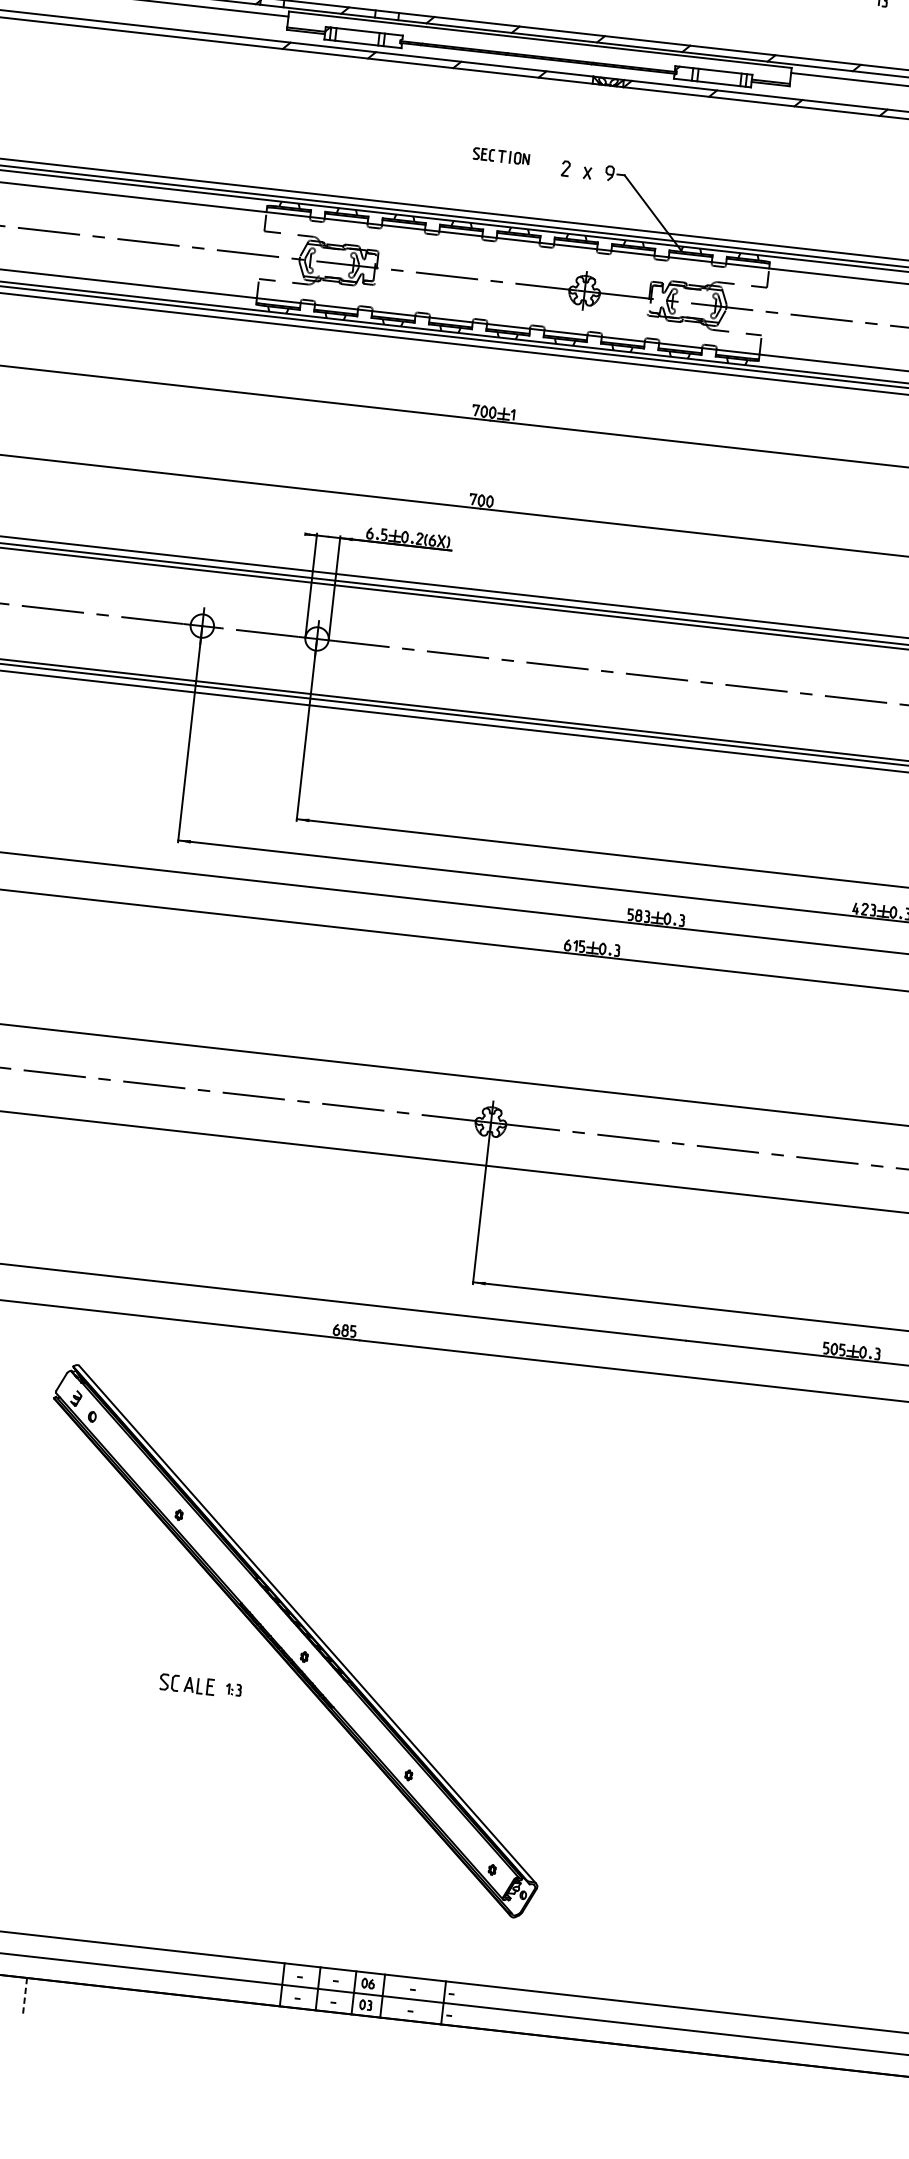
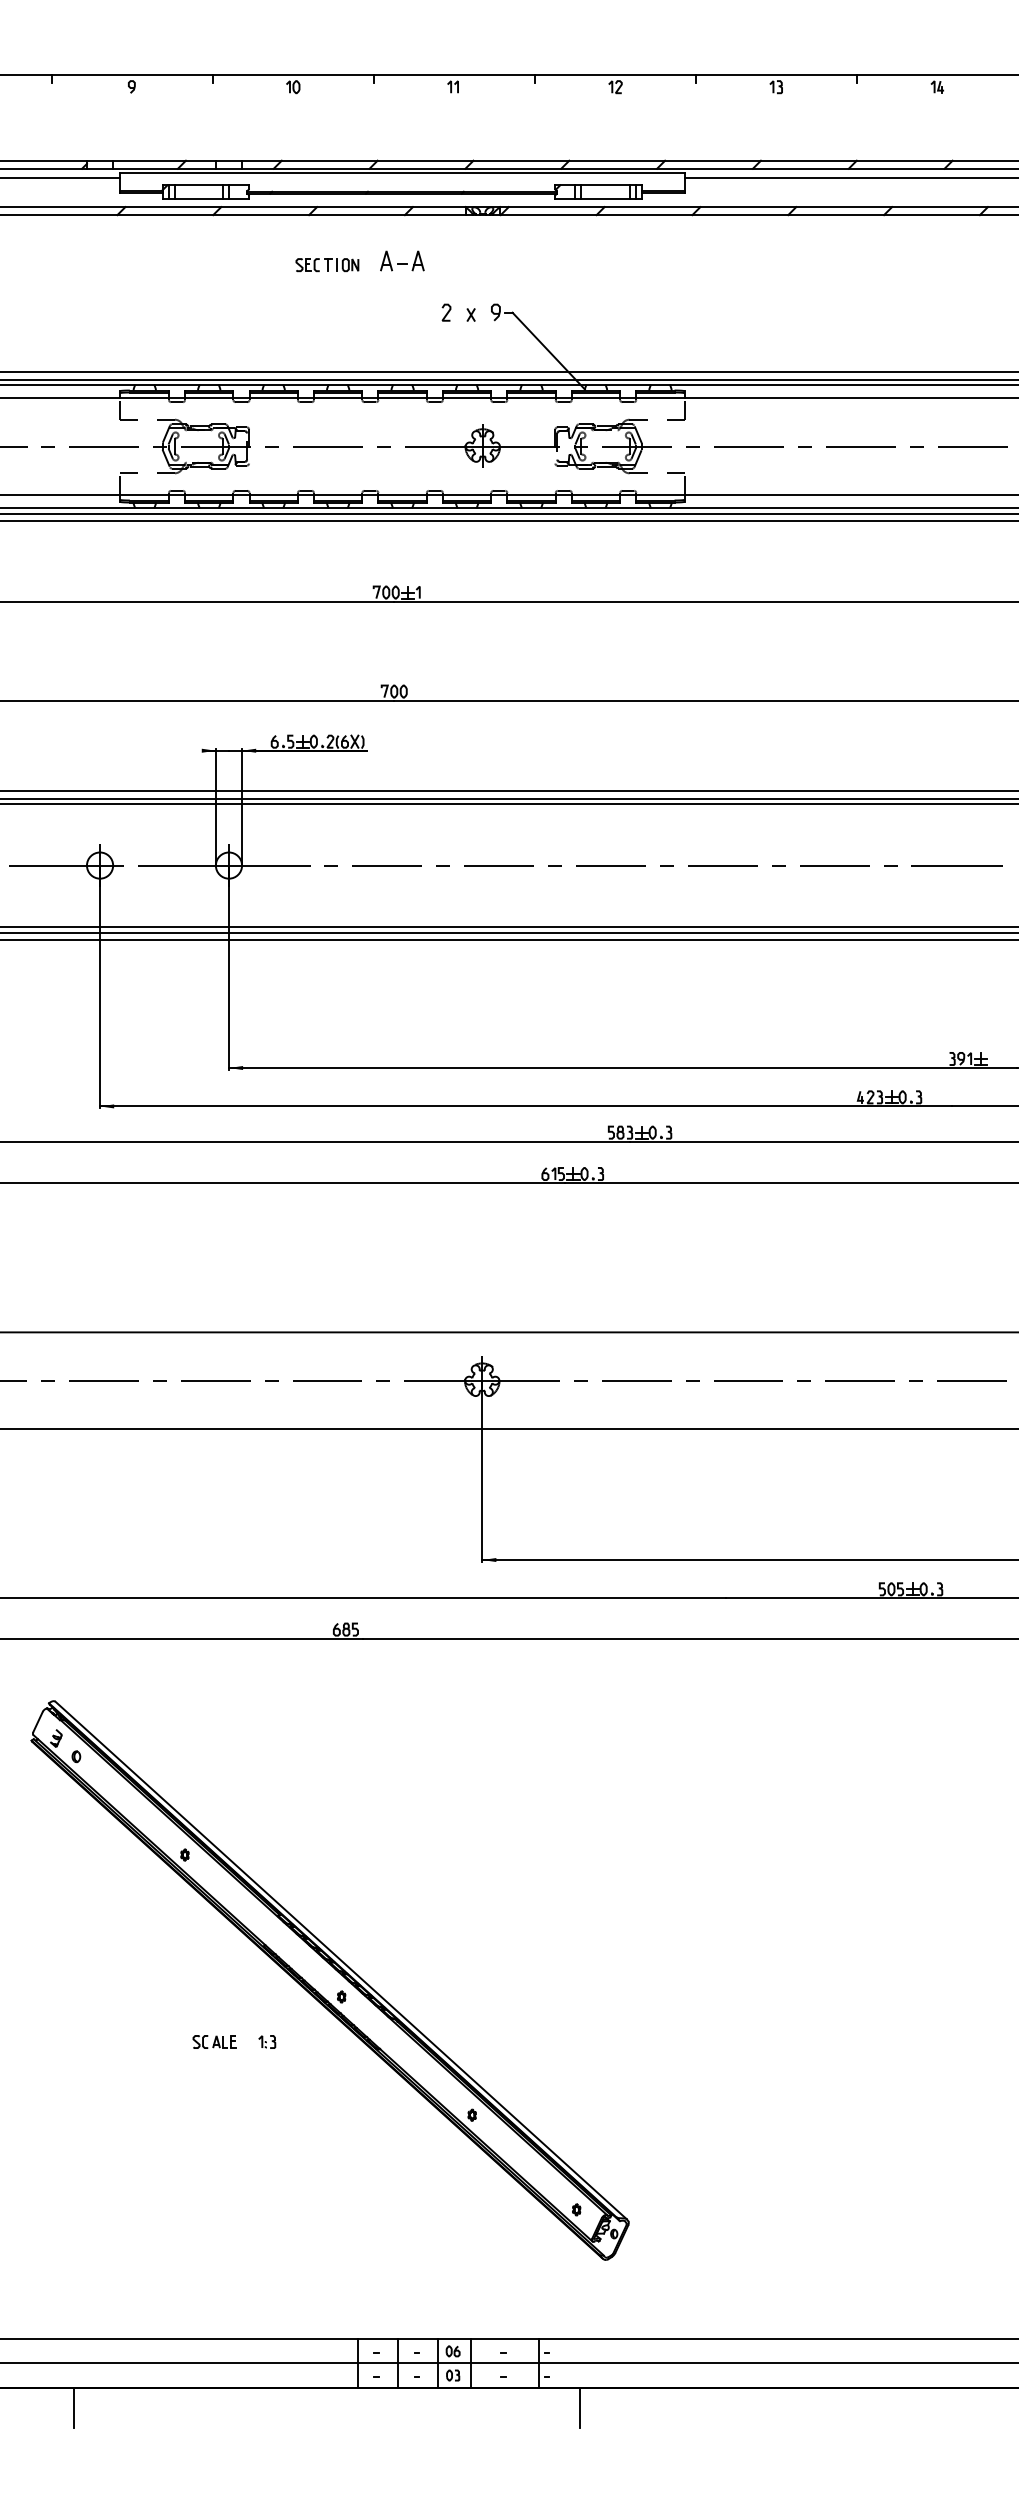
part: (531, 117) -> (402, 260), added
part: (501, 156) -> (327, 265), moved
part: (186, 1684) -> (214, 2041), size x0.71
line: (24, 1996) -> (73, 2408), dashed -> solid
line: (475, 2046) -> (579, 2407), added

